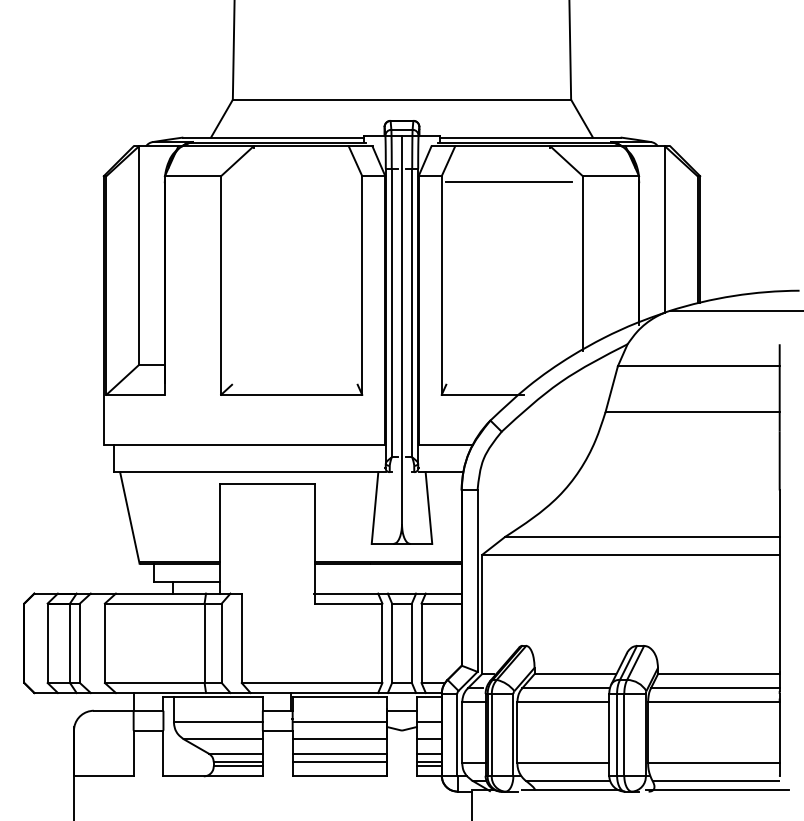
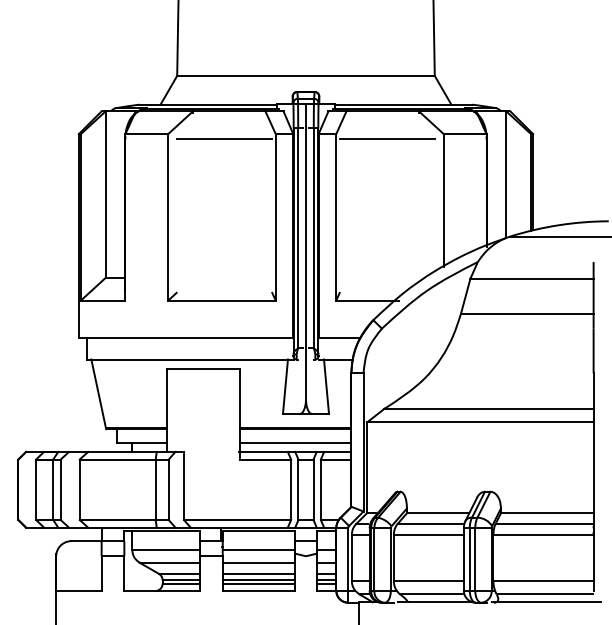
line: (294, 182) -> (224, 138), added
line: (388, 581) -> (295, 442), added
line: (339, 766) -> (258, 583), added

